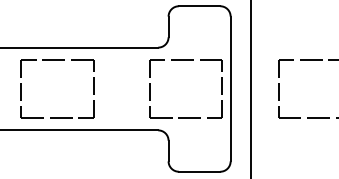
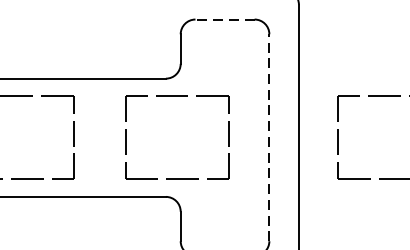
line: (199, 6) -> (224, 19), solid -> dashed
part: (185, 60) -> (176, 97), moved
line: (230, 88) -> (269, 137), solid -> dashed

